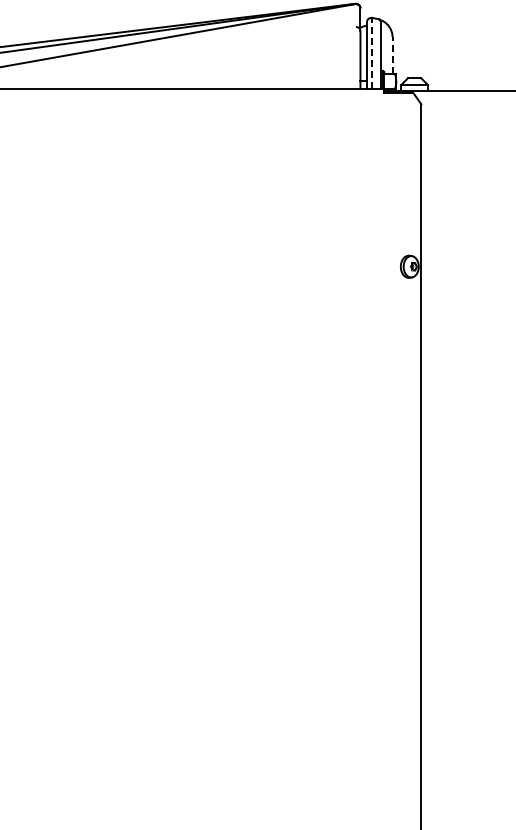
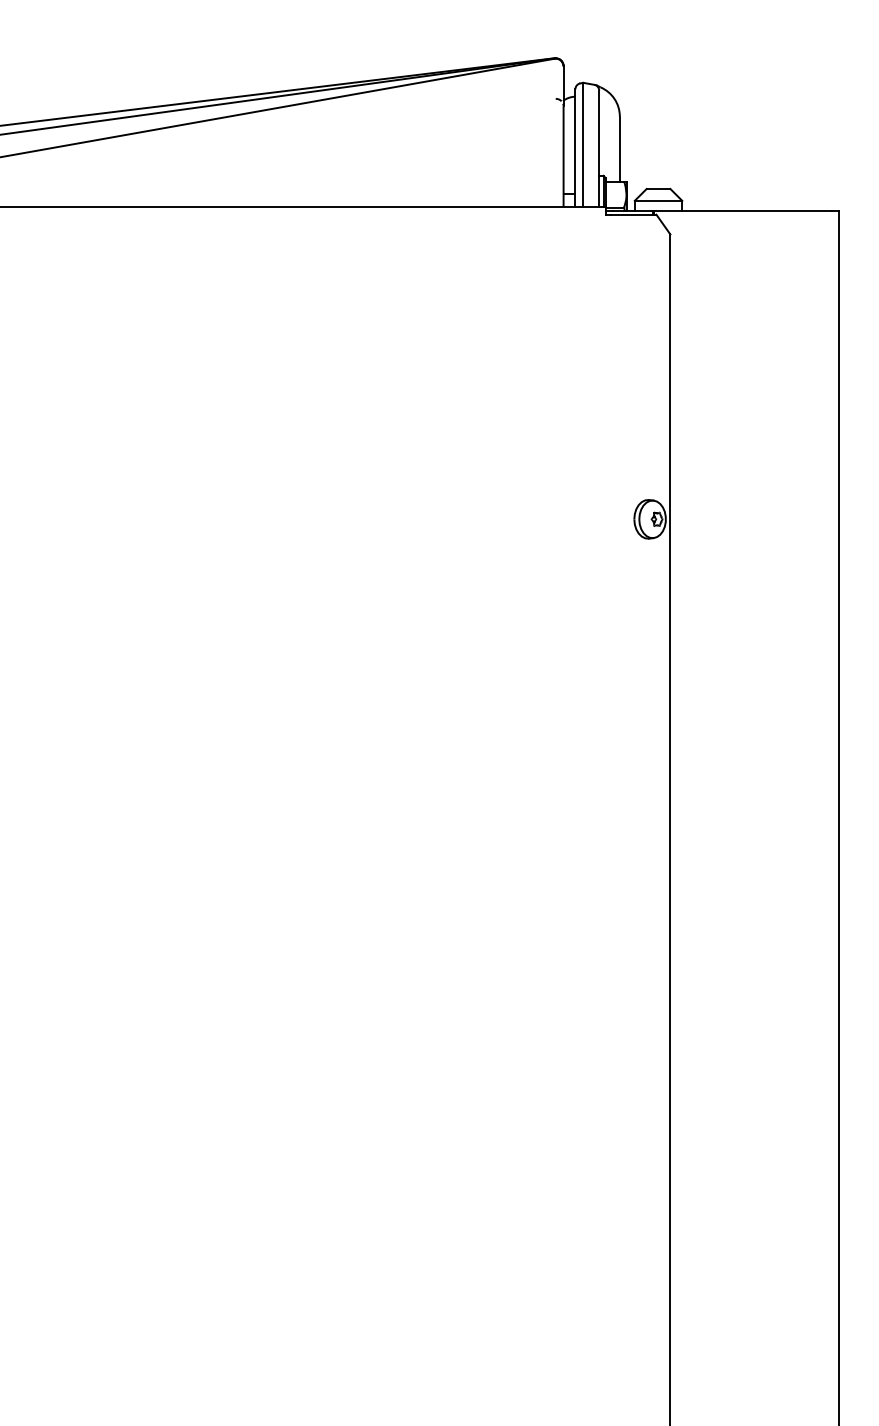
line: (371, 52) -> (582, 143), dashed -> solid
line: (392, 55) -> (619, 148), dashed -> solid

